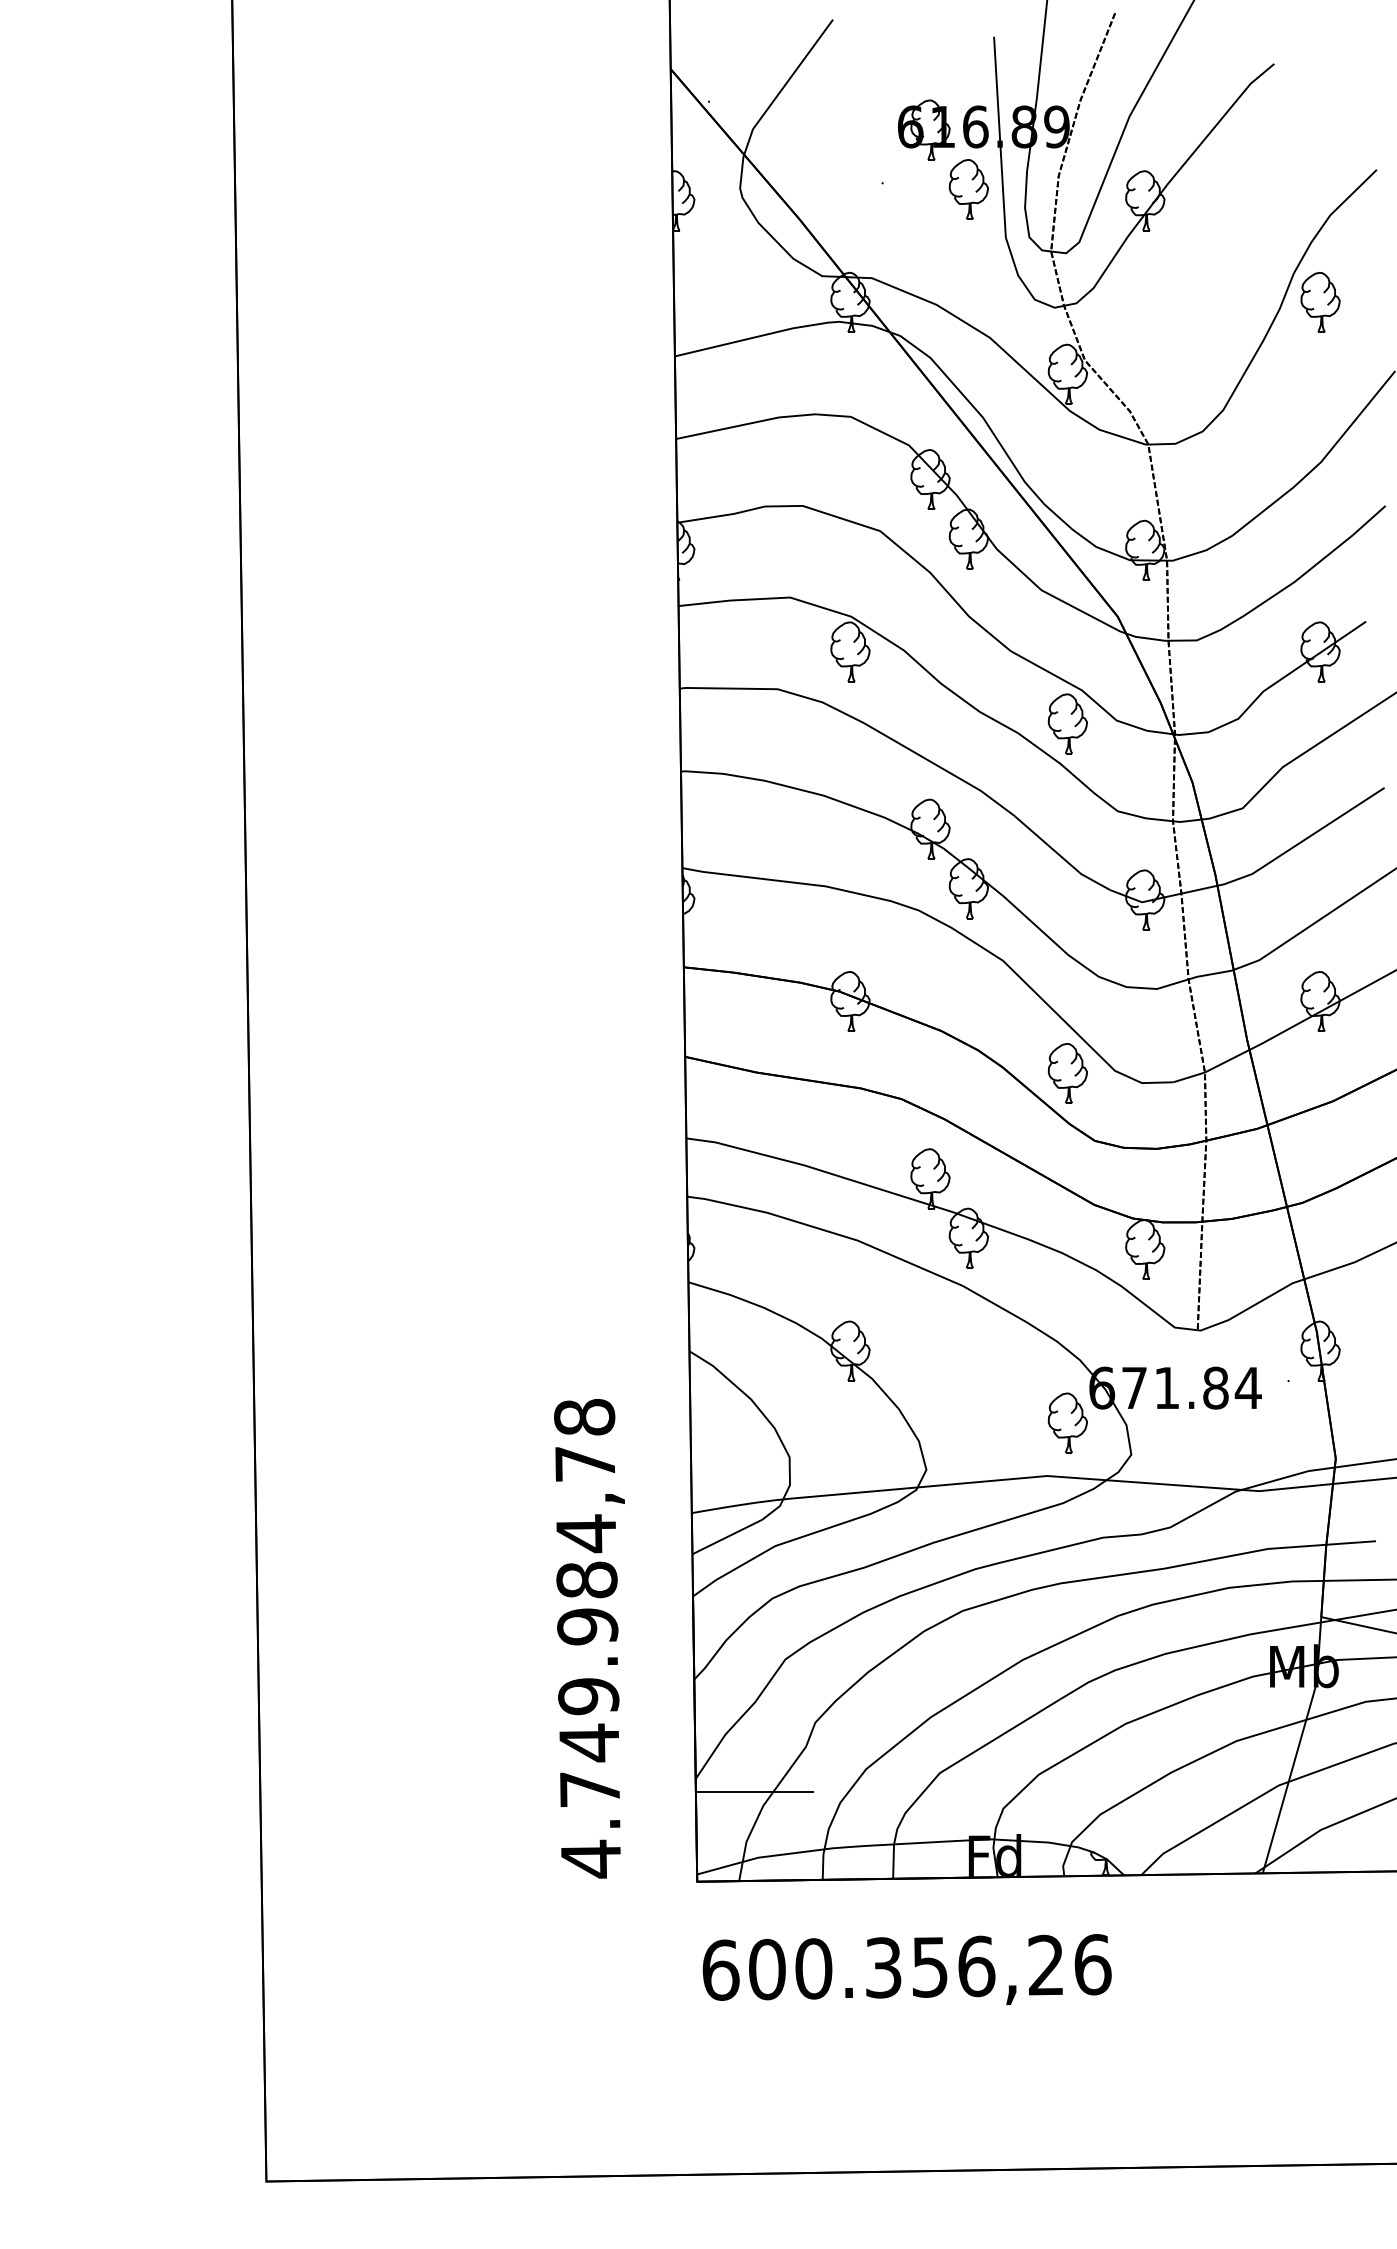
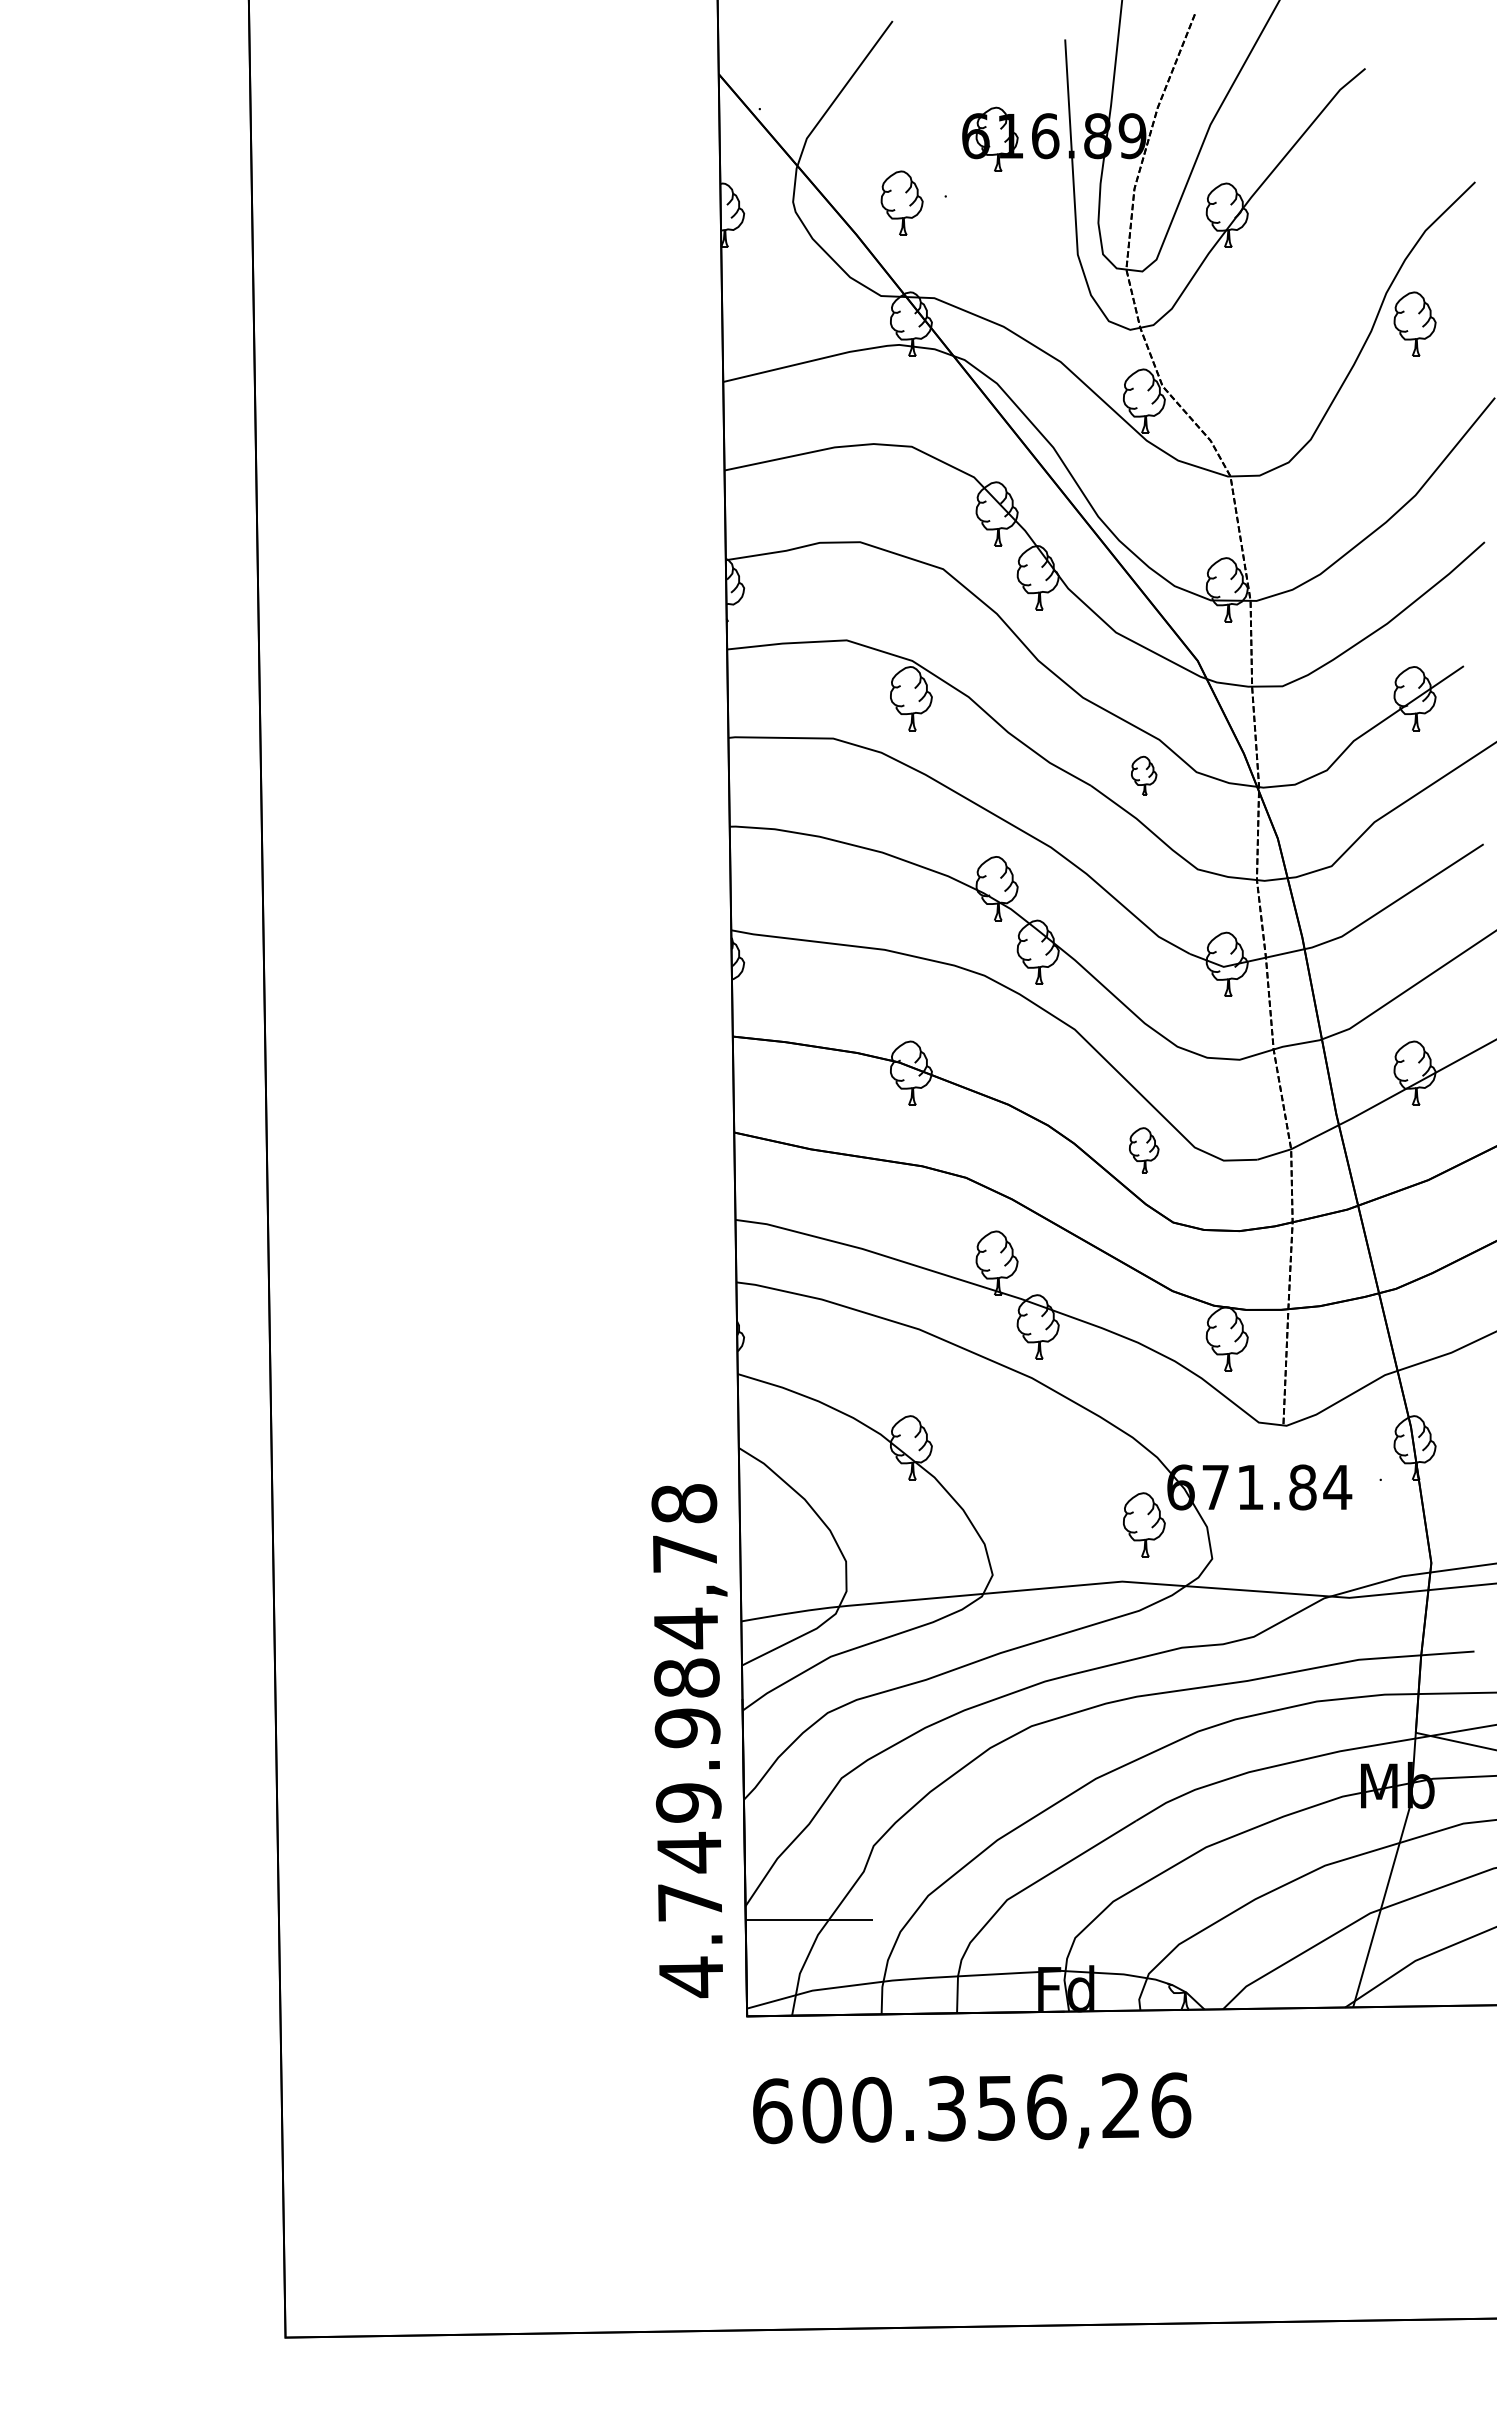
part: (968, 189) -> (901, 203), moved
part: (1067, 723) -> (1143, 775), size x0.6
part: (1067, 1073) -> (1143, 1150), size x0.7
text: (589, 1638) -> (689, 1740), moved

